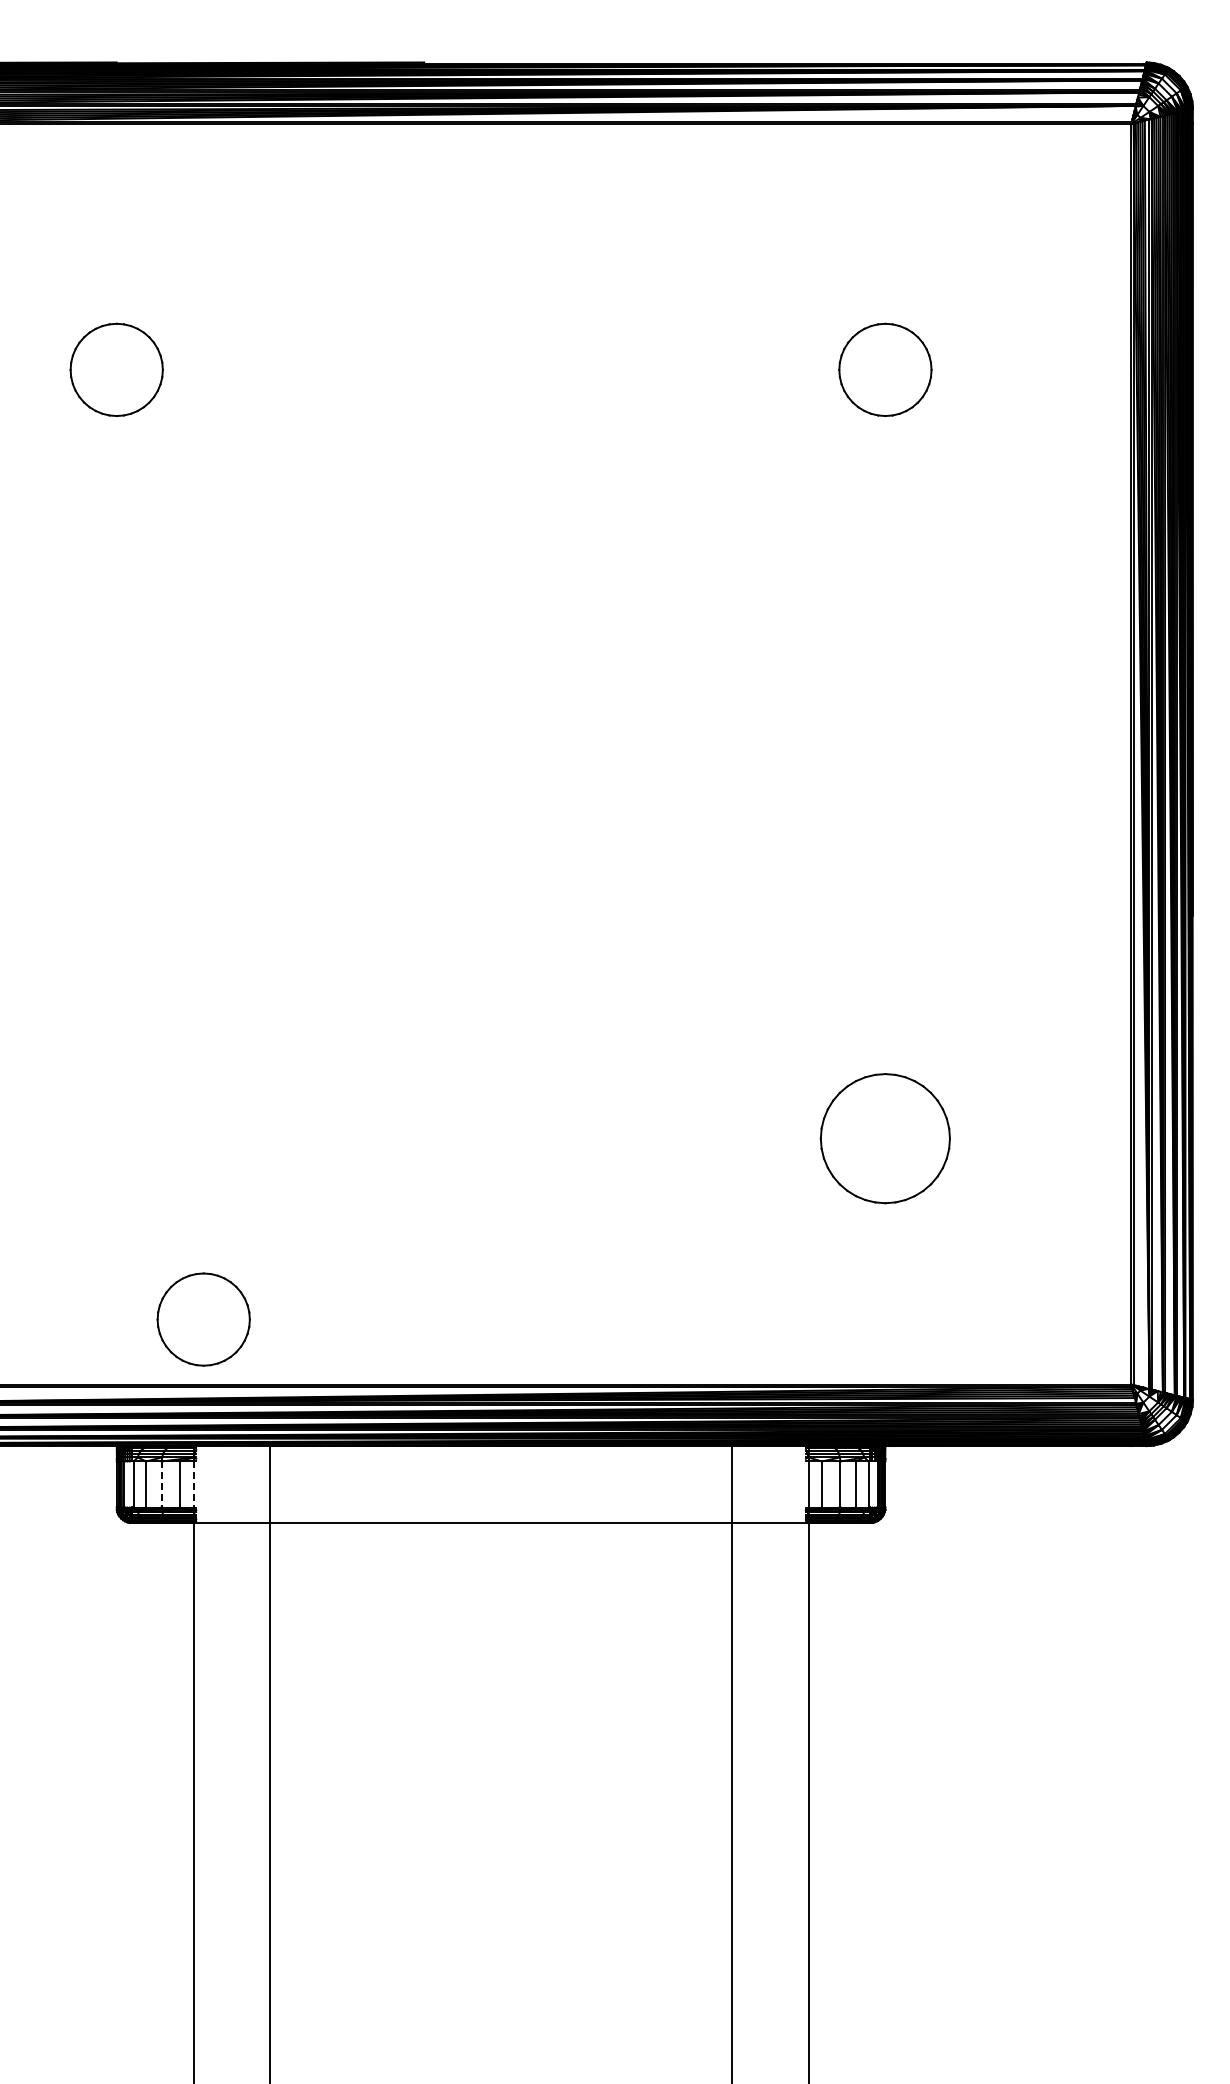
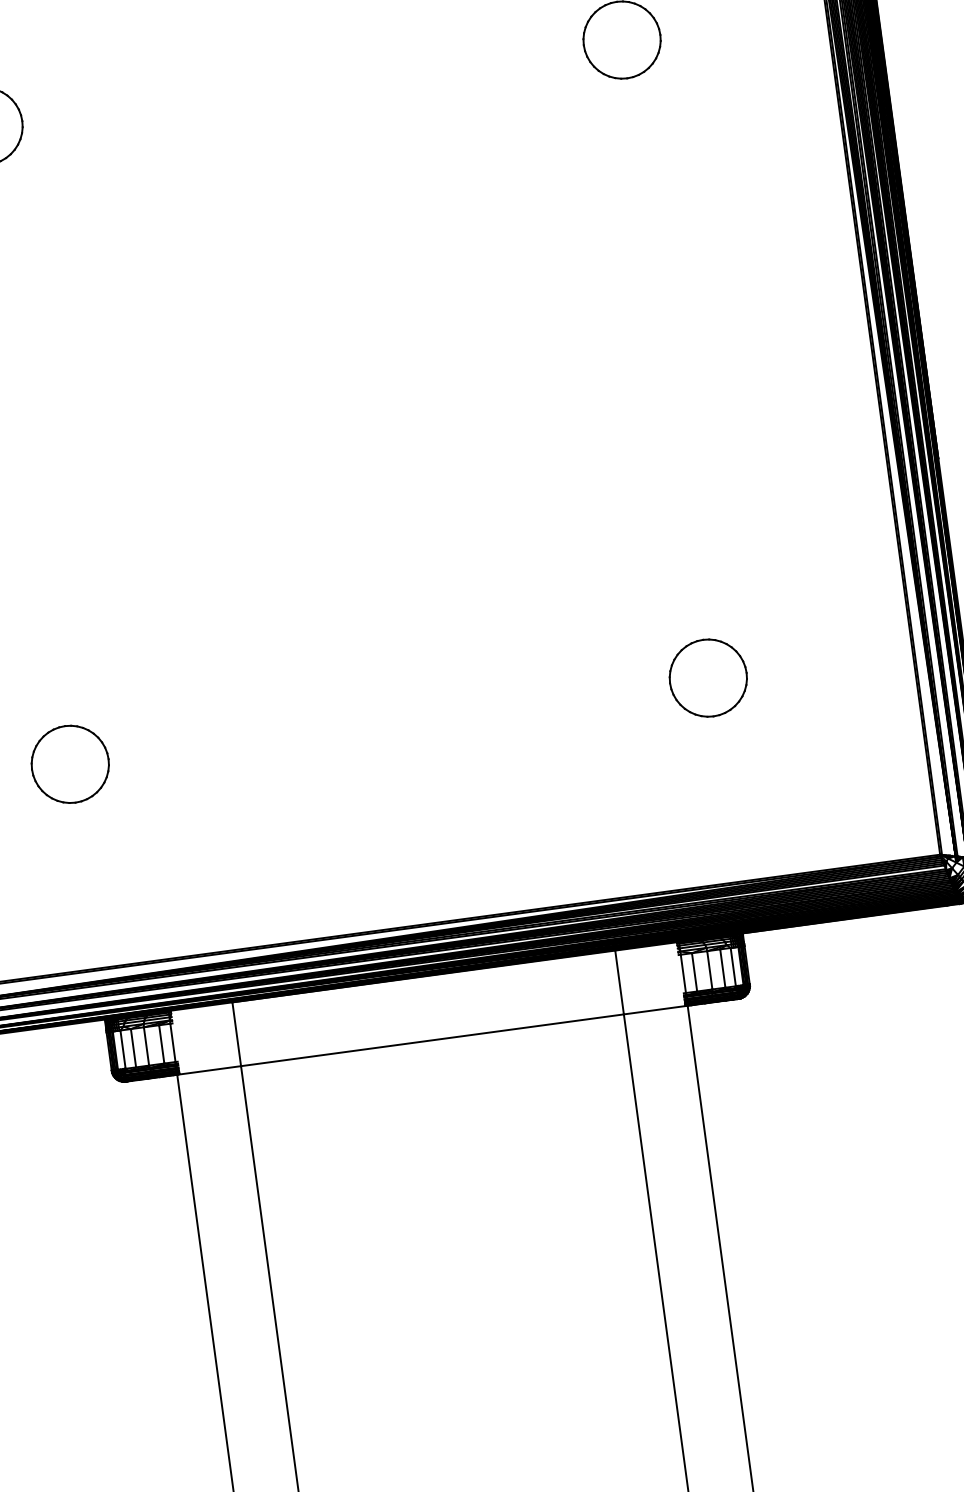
part: (885, 1138) -> (708, 678), size x0.71
part: (203, 1319) -> (70, 764), moved
line: (161, 1485) -> (146, 1047), dashed -> solid
line: (193, 1485) -> (172, 1043), dashed -> solid

